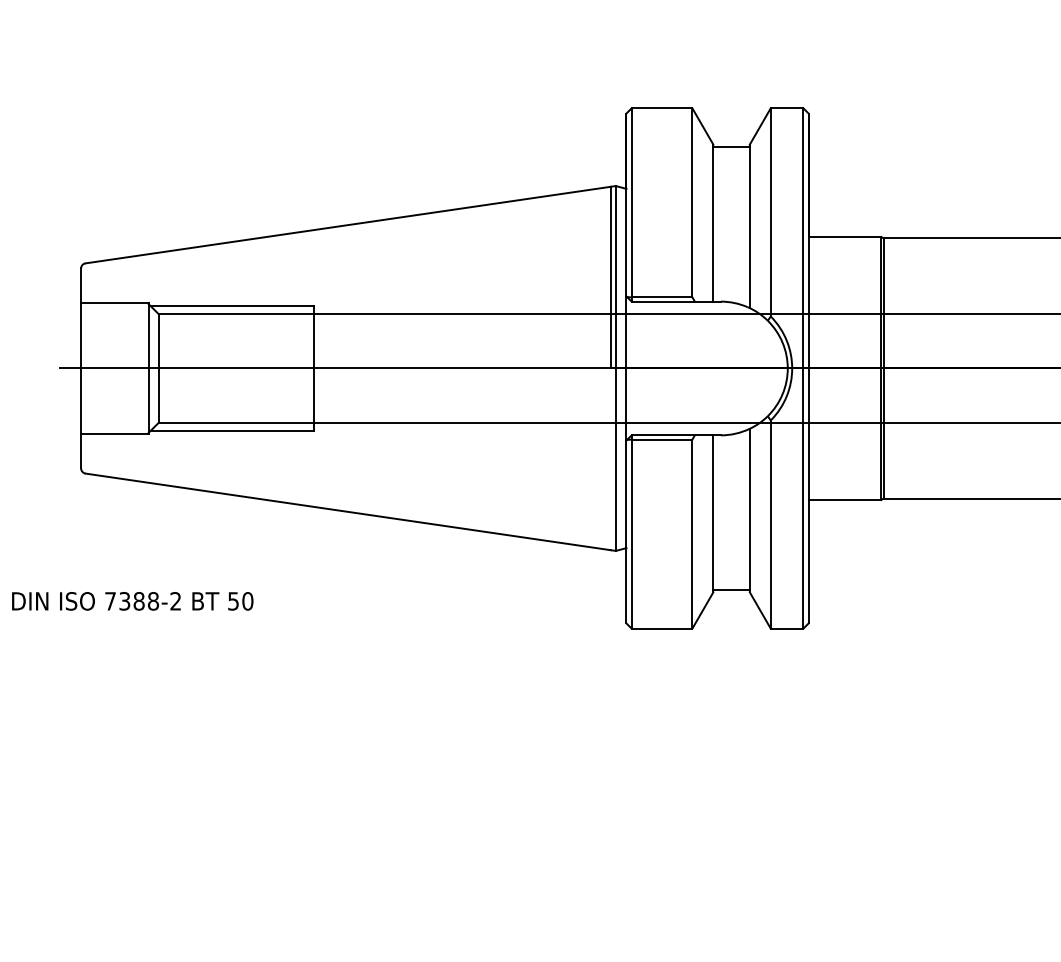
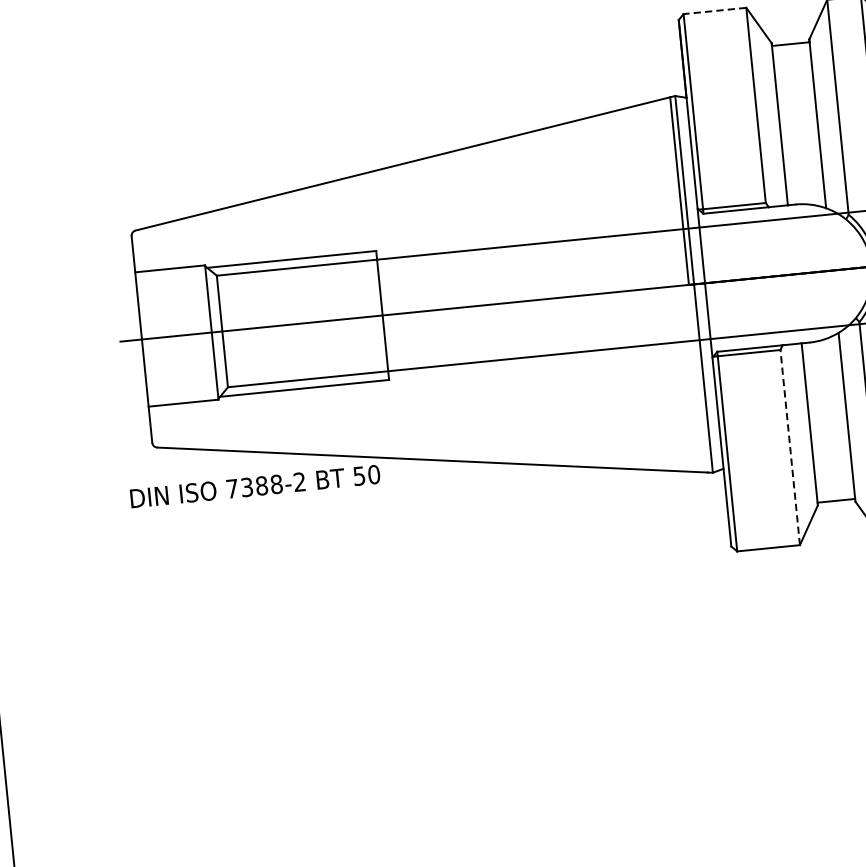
line: (661, 108) -> (714, 11), solid -> dashed
line: (692, 533) -> (790, 446), solid -> dashed
text: (132, 601) -> (255, 486), moved

